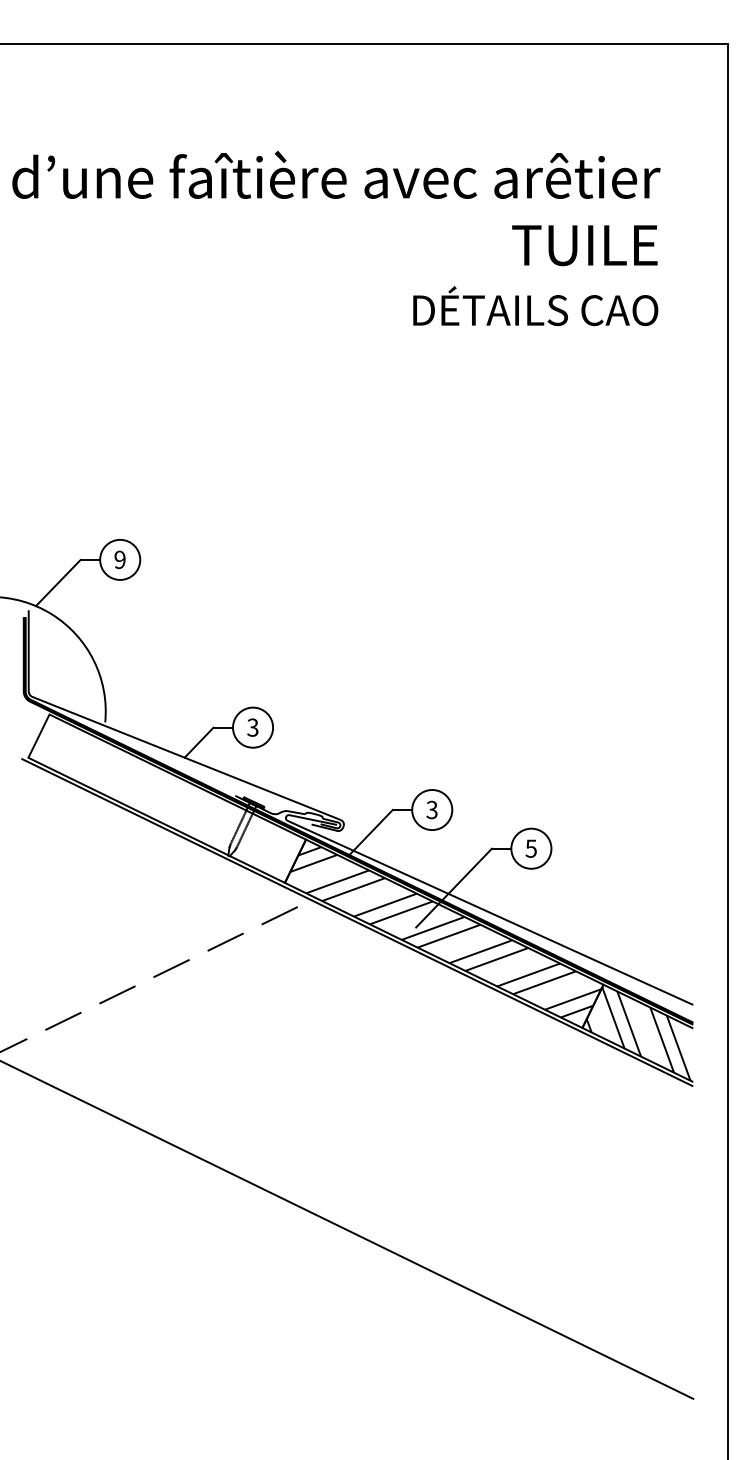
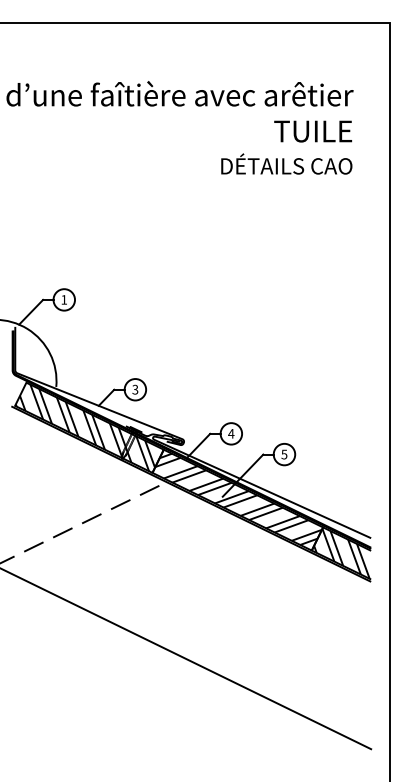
text: (120, 559) -> (64, 299), 9 -> 1
hatch: (167, 798) -> (89, 427), added
text: (432, 809) -> (231, 433), 3 -> 4

